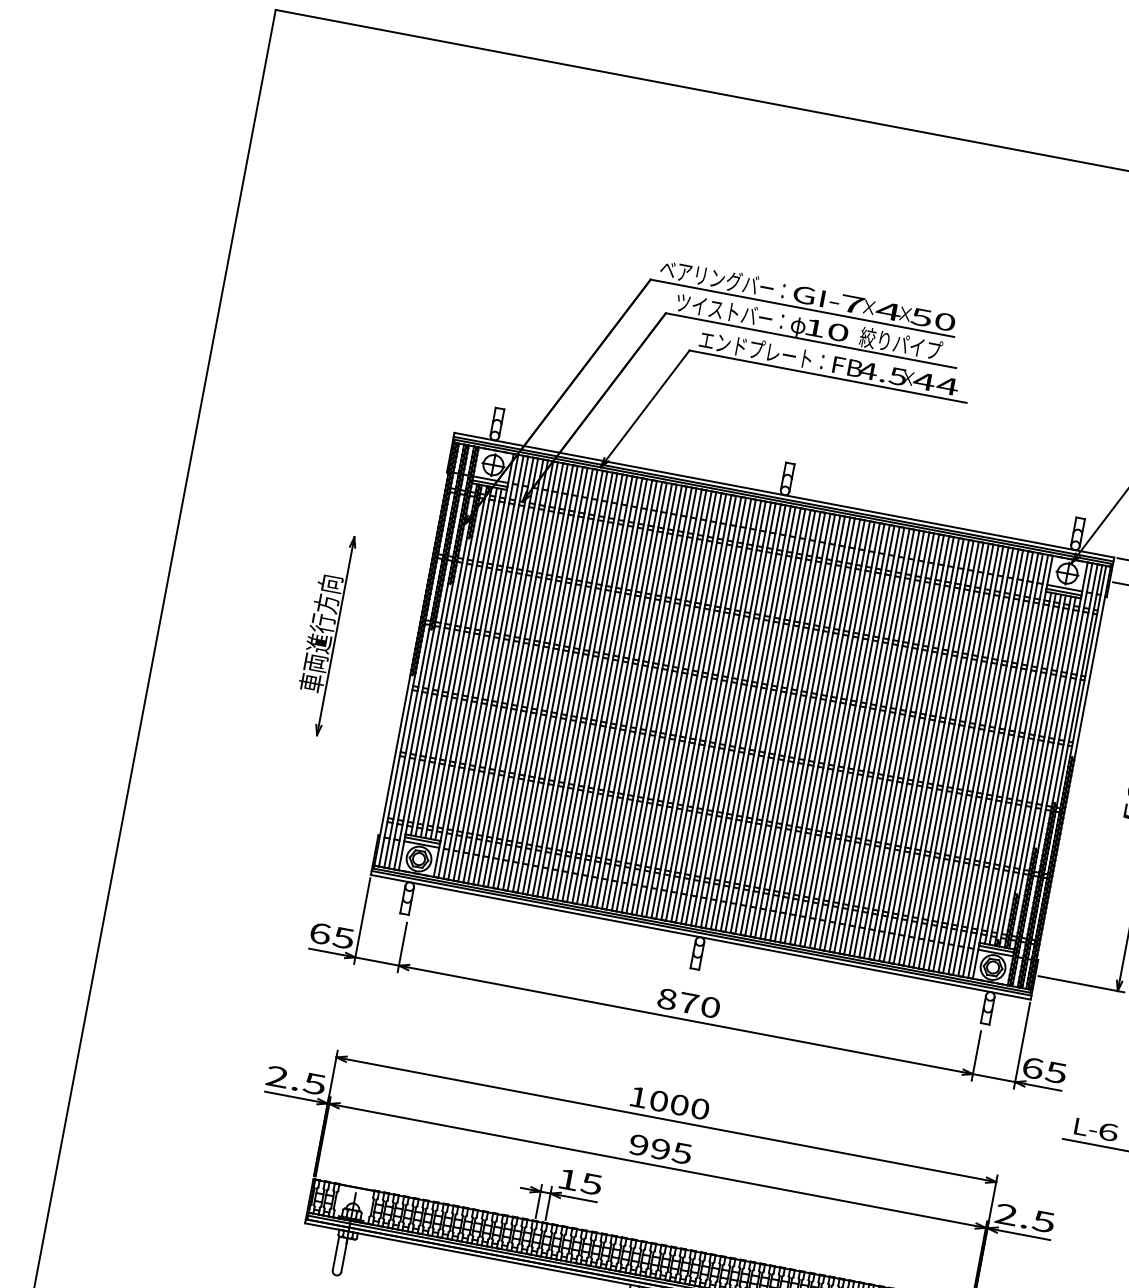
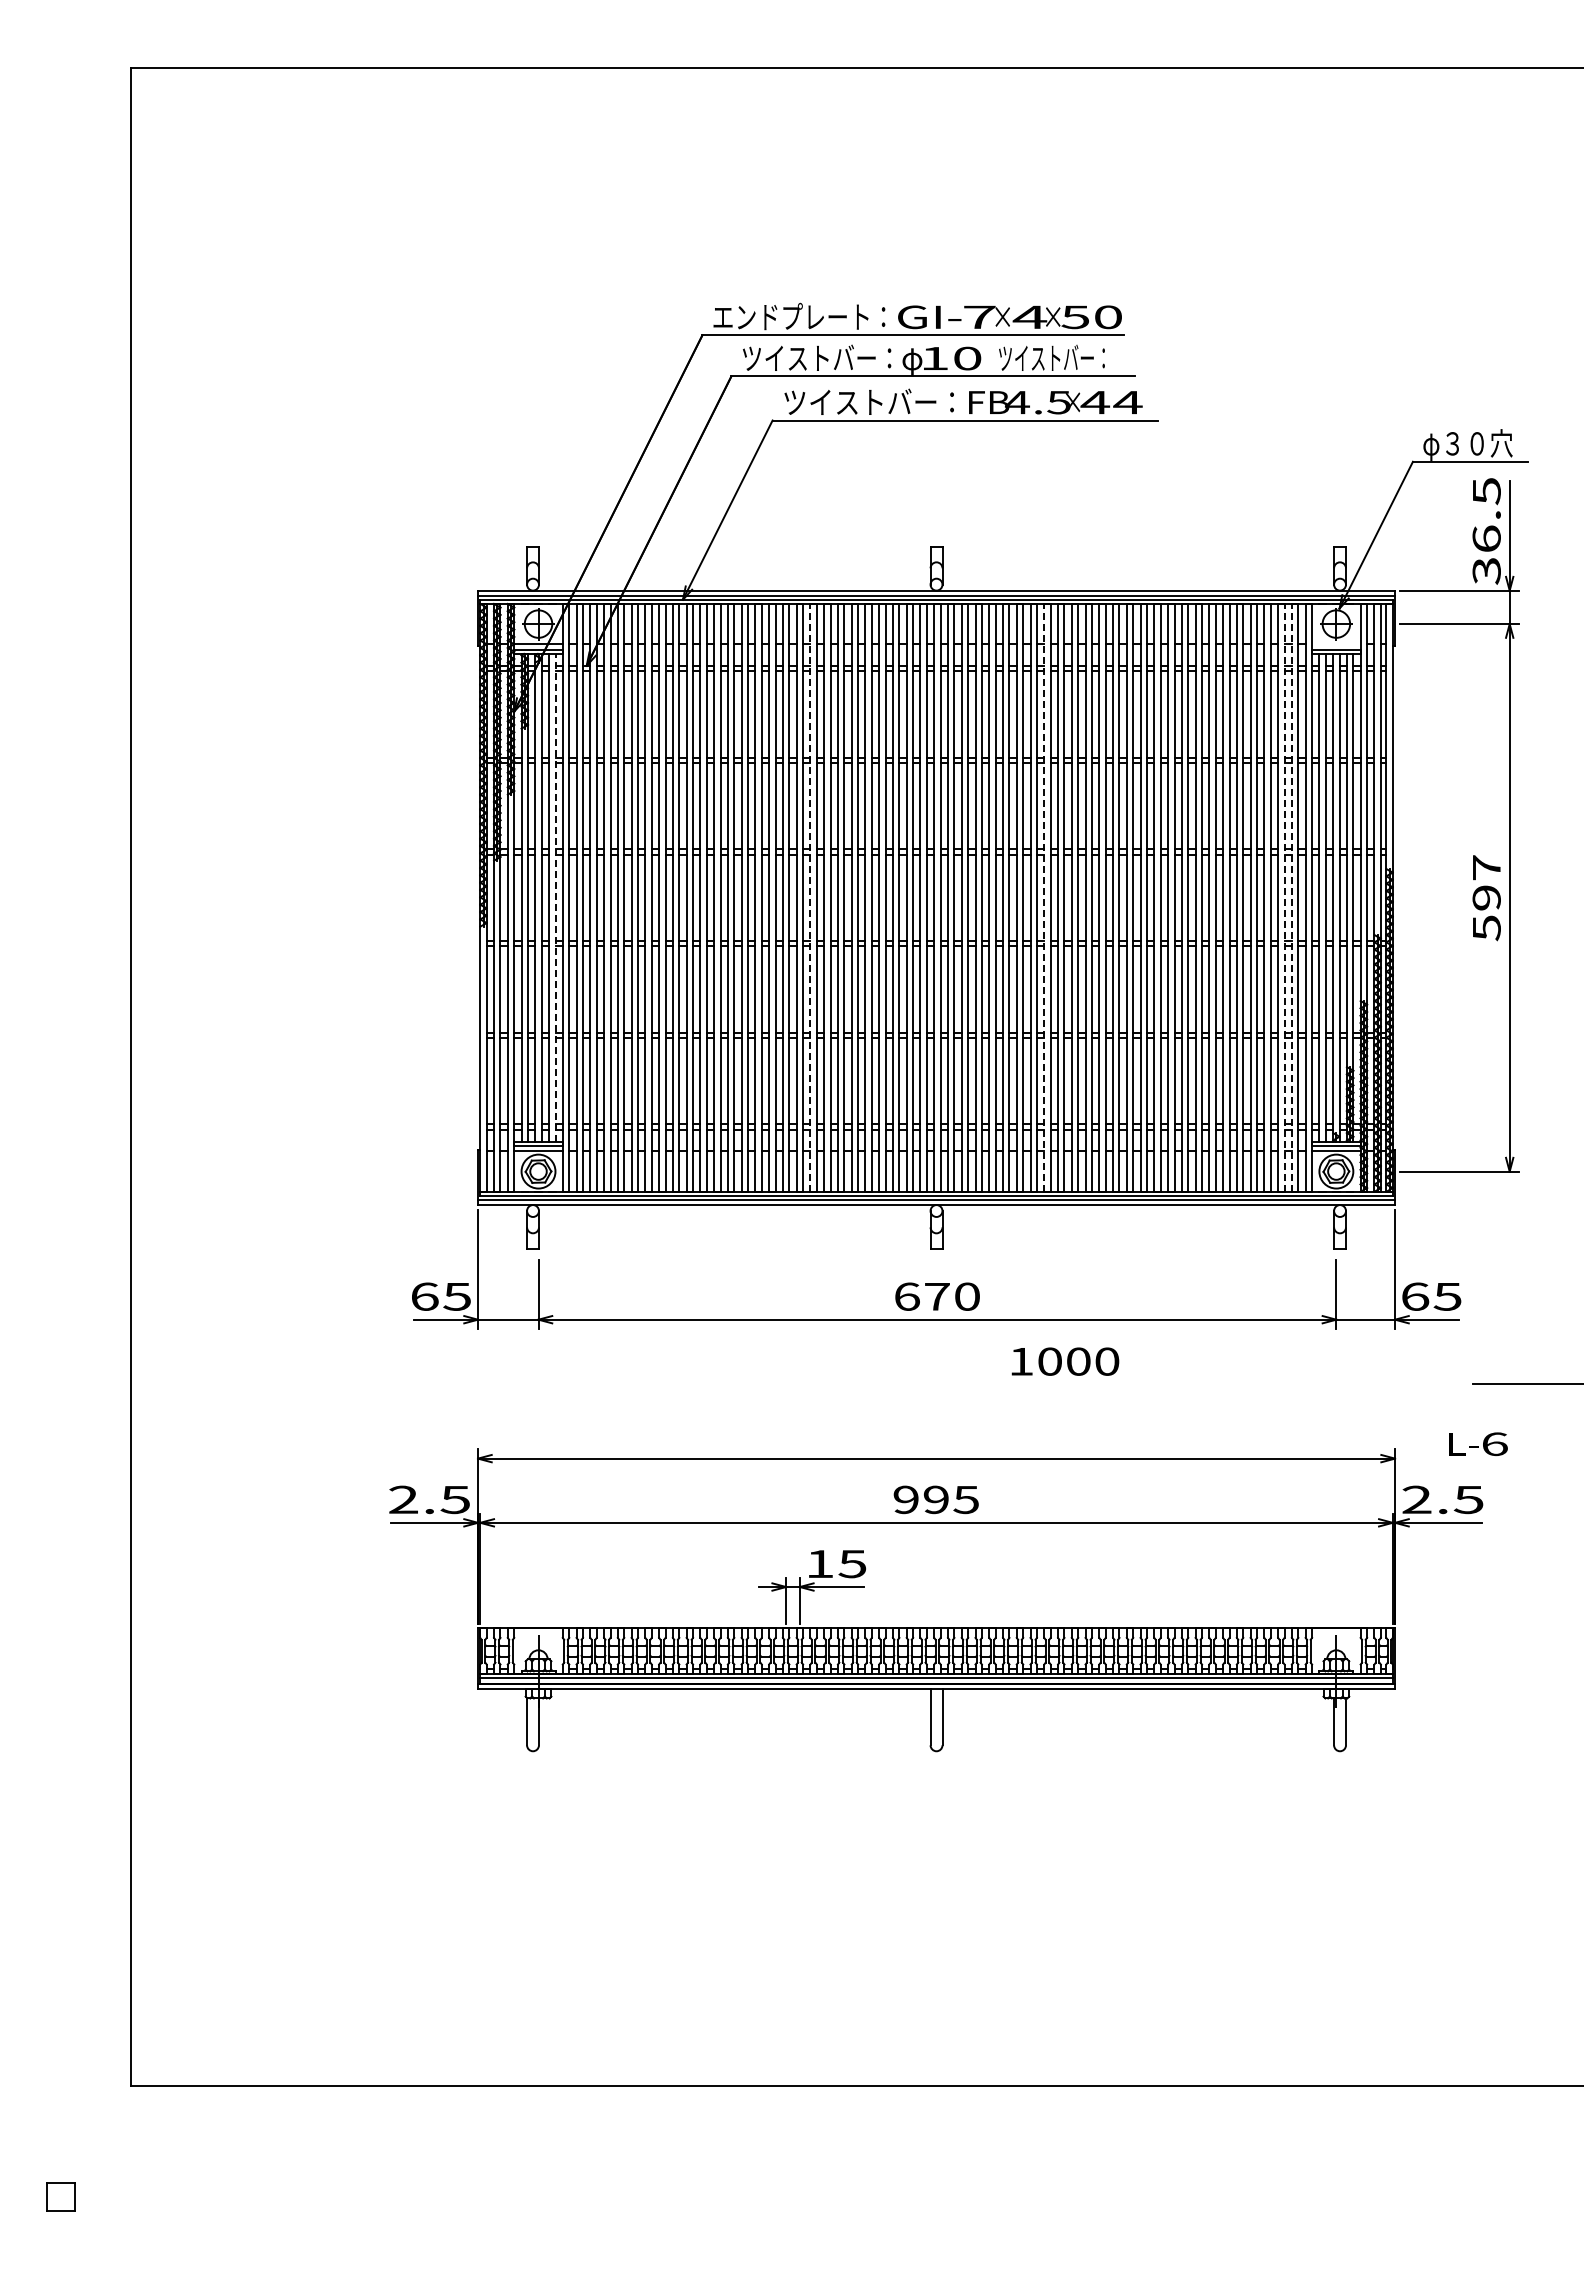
text: (717, 278) -> (791, 316), ベアリングバー： -> エンドプレート：
text: (900, 343) -> (1054, 357), 絞りパイプ -> ツイストバー：
text: (761, 350) -> (869, 401), エンドプレート： -> ツイストバー：
line: (1064, 588) -> (1336, 644), removed
part: (323, 633) -> (353, 893), removed
line: (468, 664) -> (555, 897), solid -> dashed
line: (651, 698) -> (810, 897), solid -> dashed
line: (820, 730) -> (1044, 897), solid -> dashed
line: (993, 763) -> (1284, 897), solid -> dashed
line: (998, 764) -> (1291, 897), solid -> dashed
text: (666, 998) -> (906, 1296), 870 -> 670
text: (670, 1103) -> (1065, 1361), moved
text: (1096, 1129) -> (1478, 1443), moved

